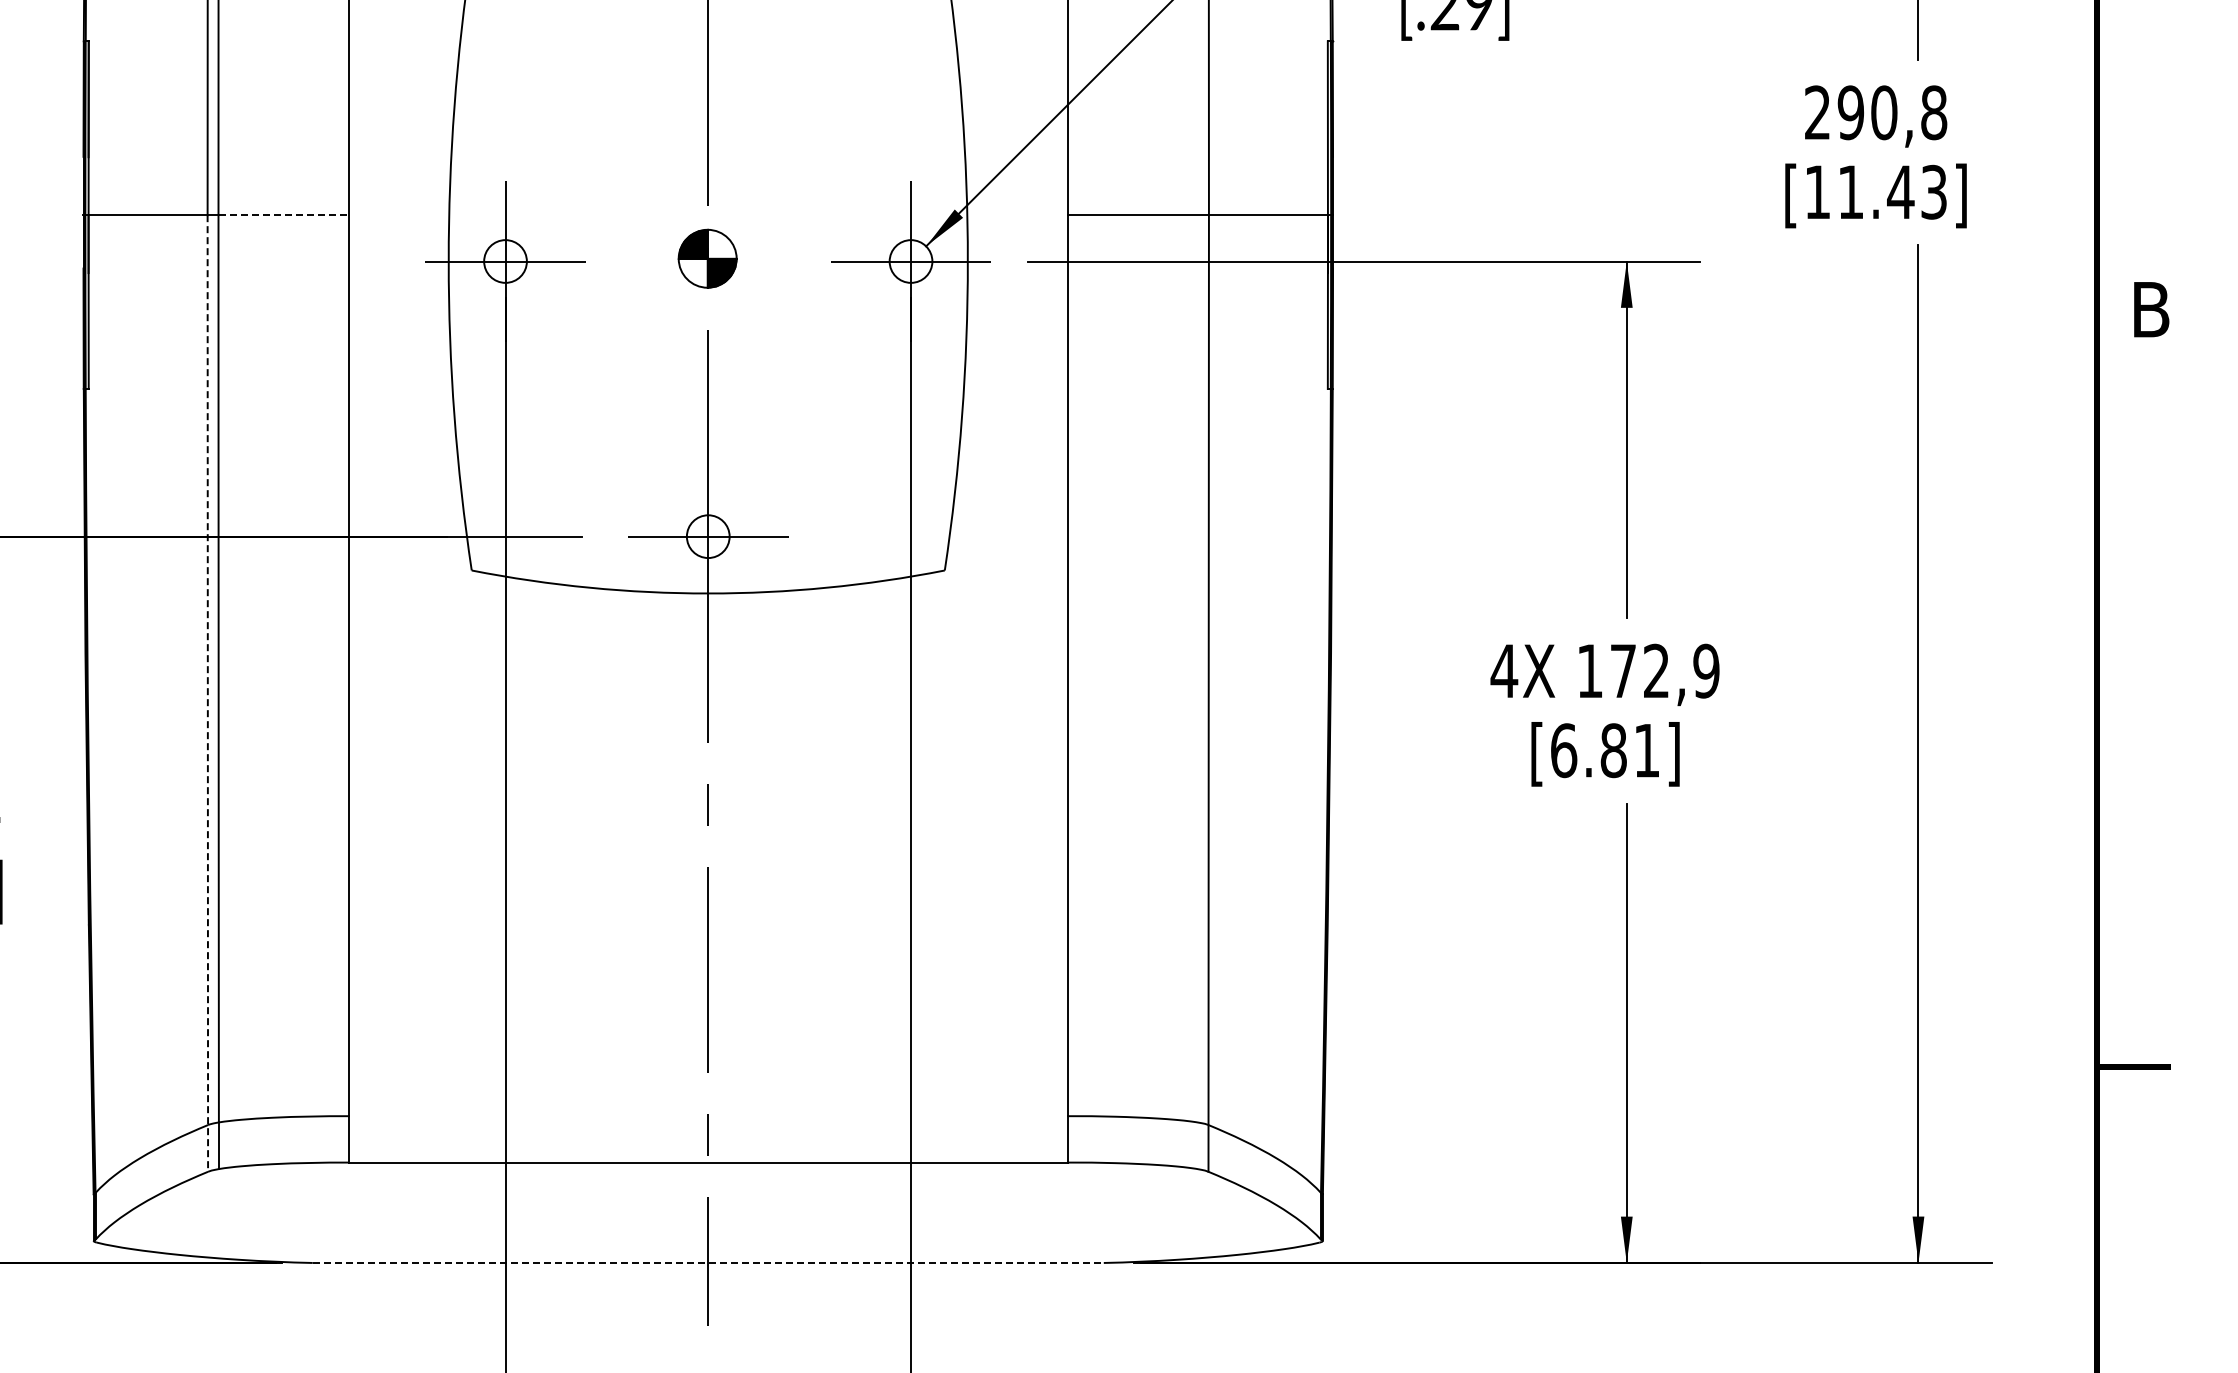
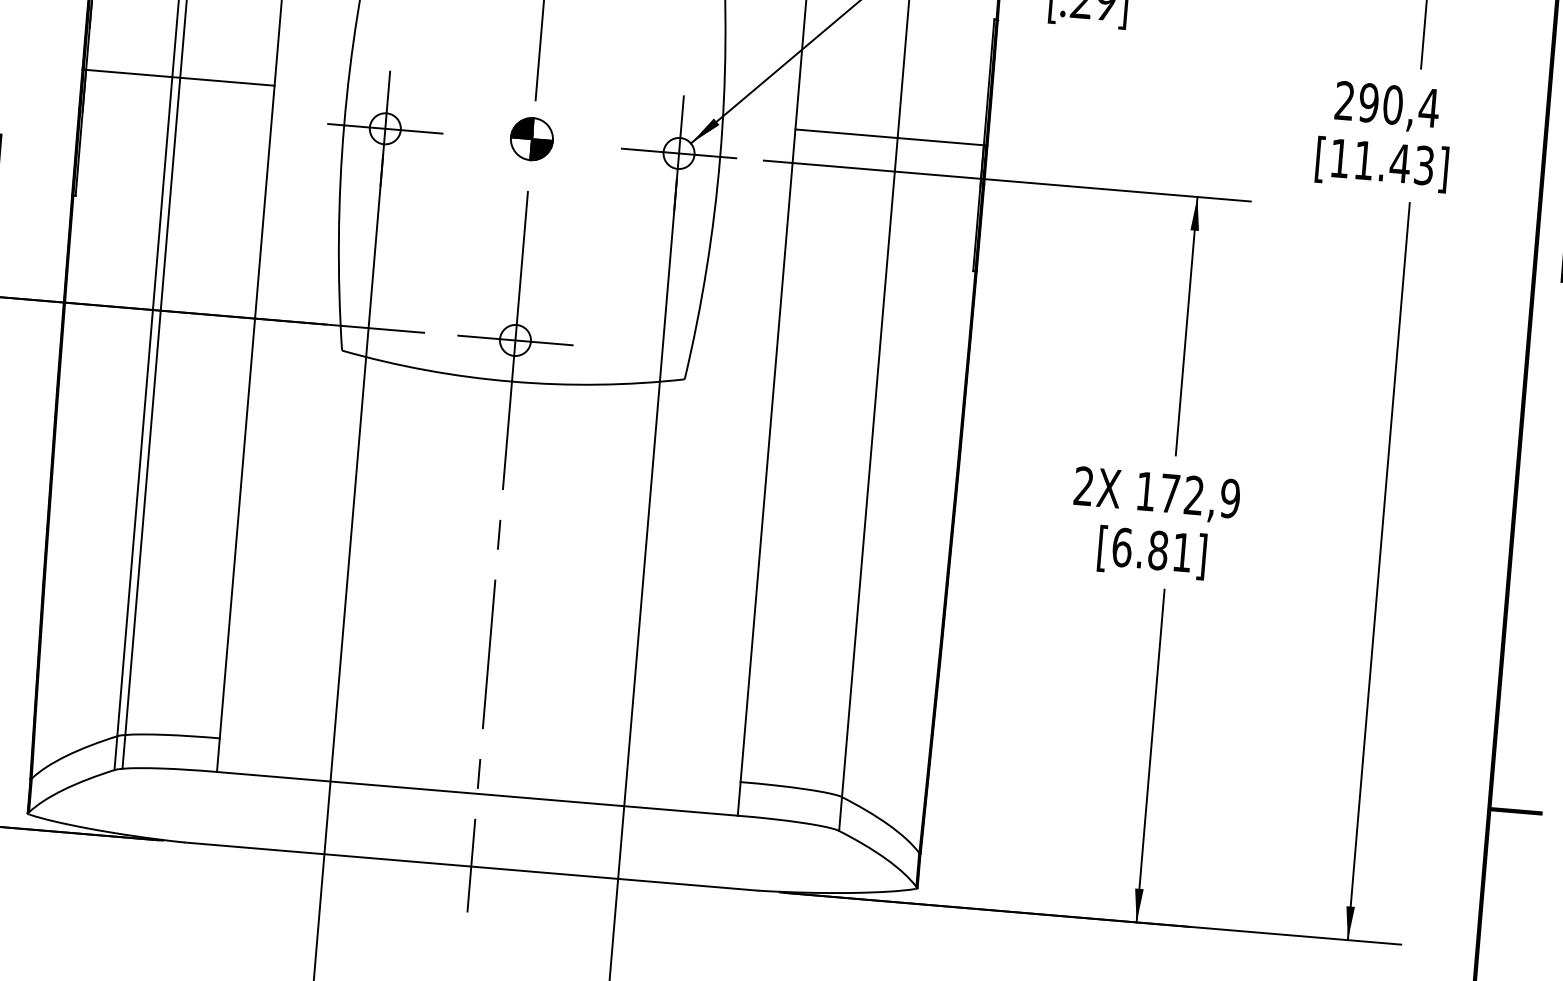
text: (1933, 112) -> (1428, 107), 290,8 -> 290,4
line: (284, 215) -> (228, 82), dashed -> solid
text: (1504, 670) -> (1084, 485), 4X -> 2X
line: (207, 693) -> (143, 423), dashed -> solid
line: (708, 1262) -> (471, 866), dashed -> solid

